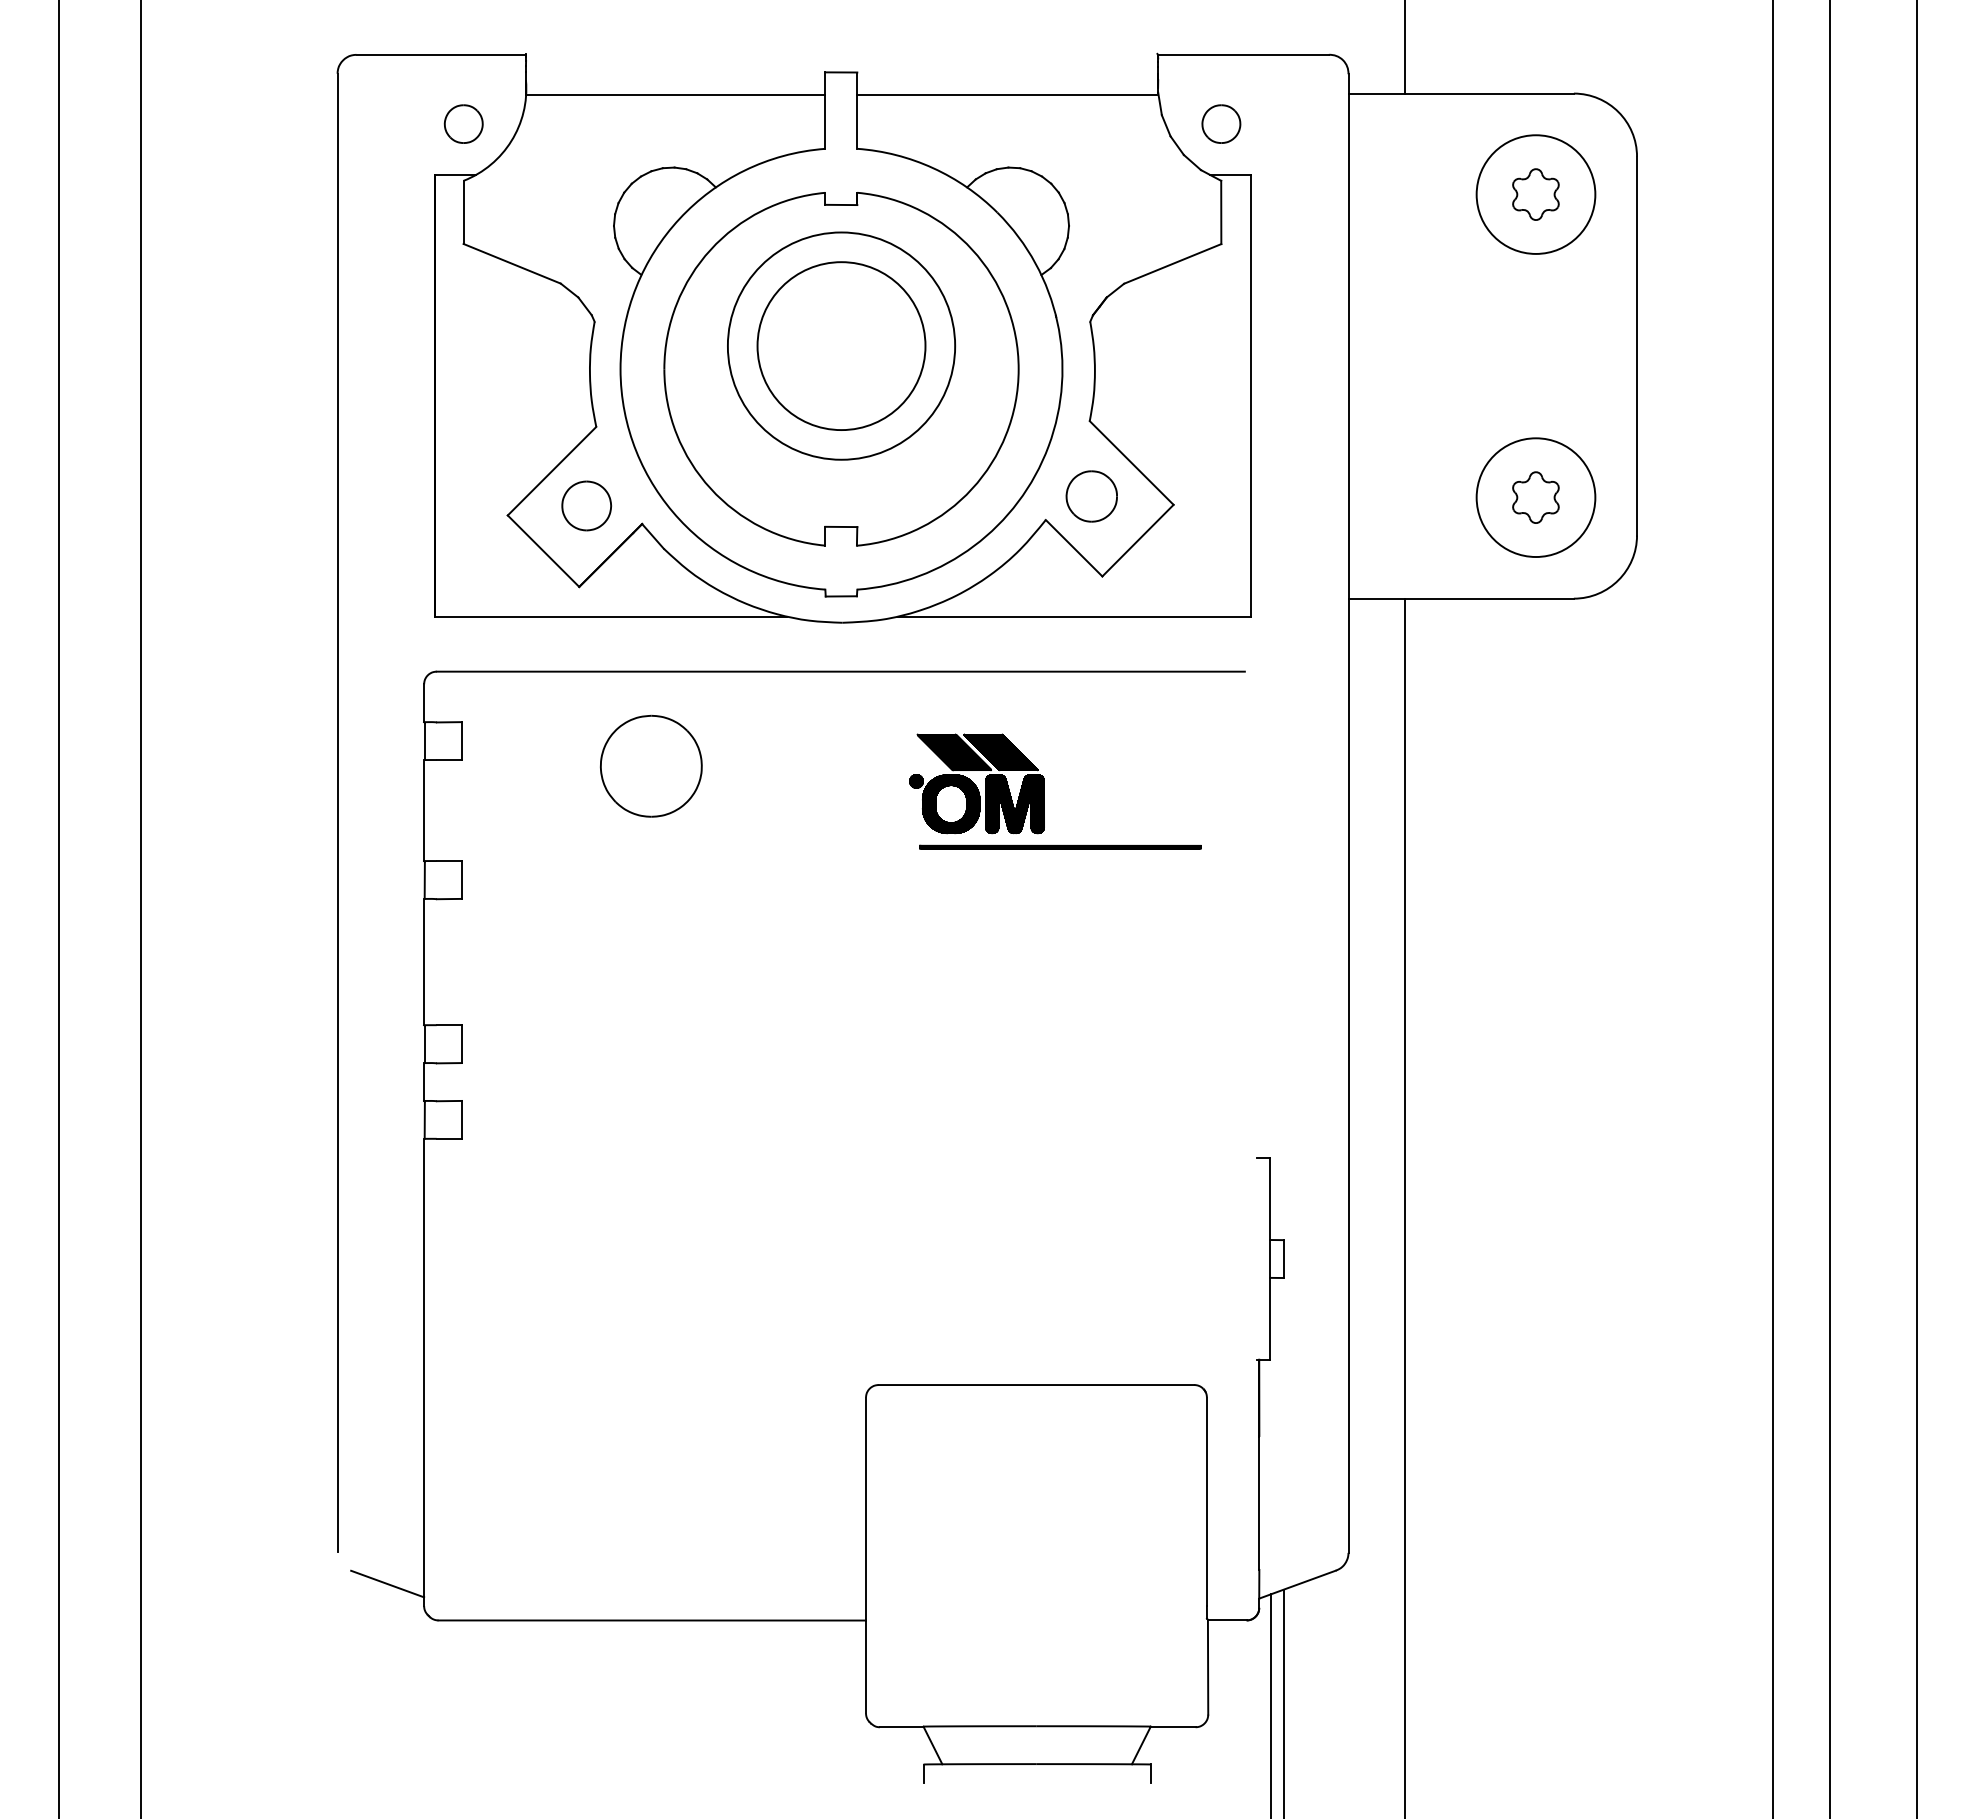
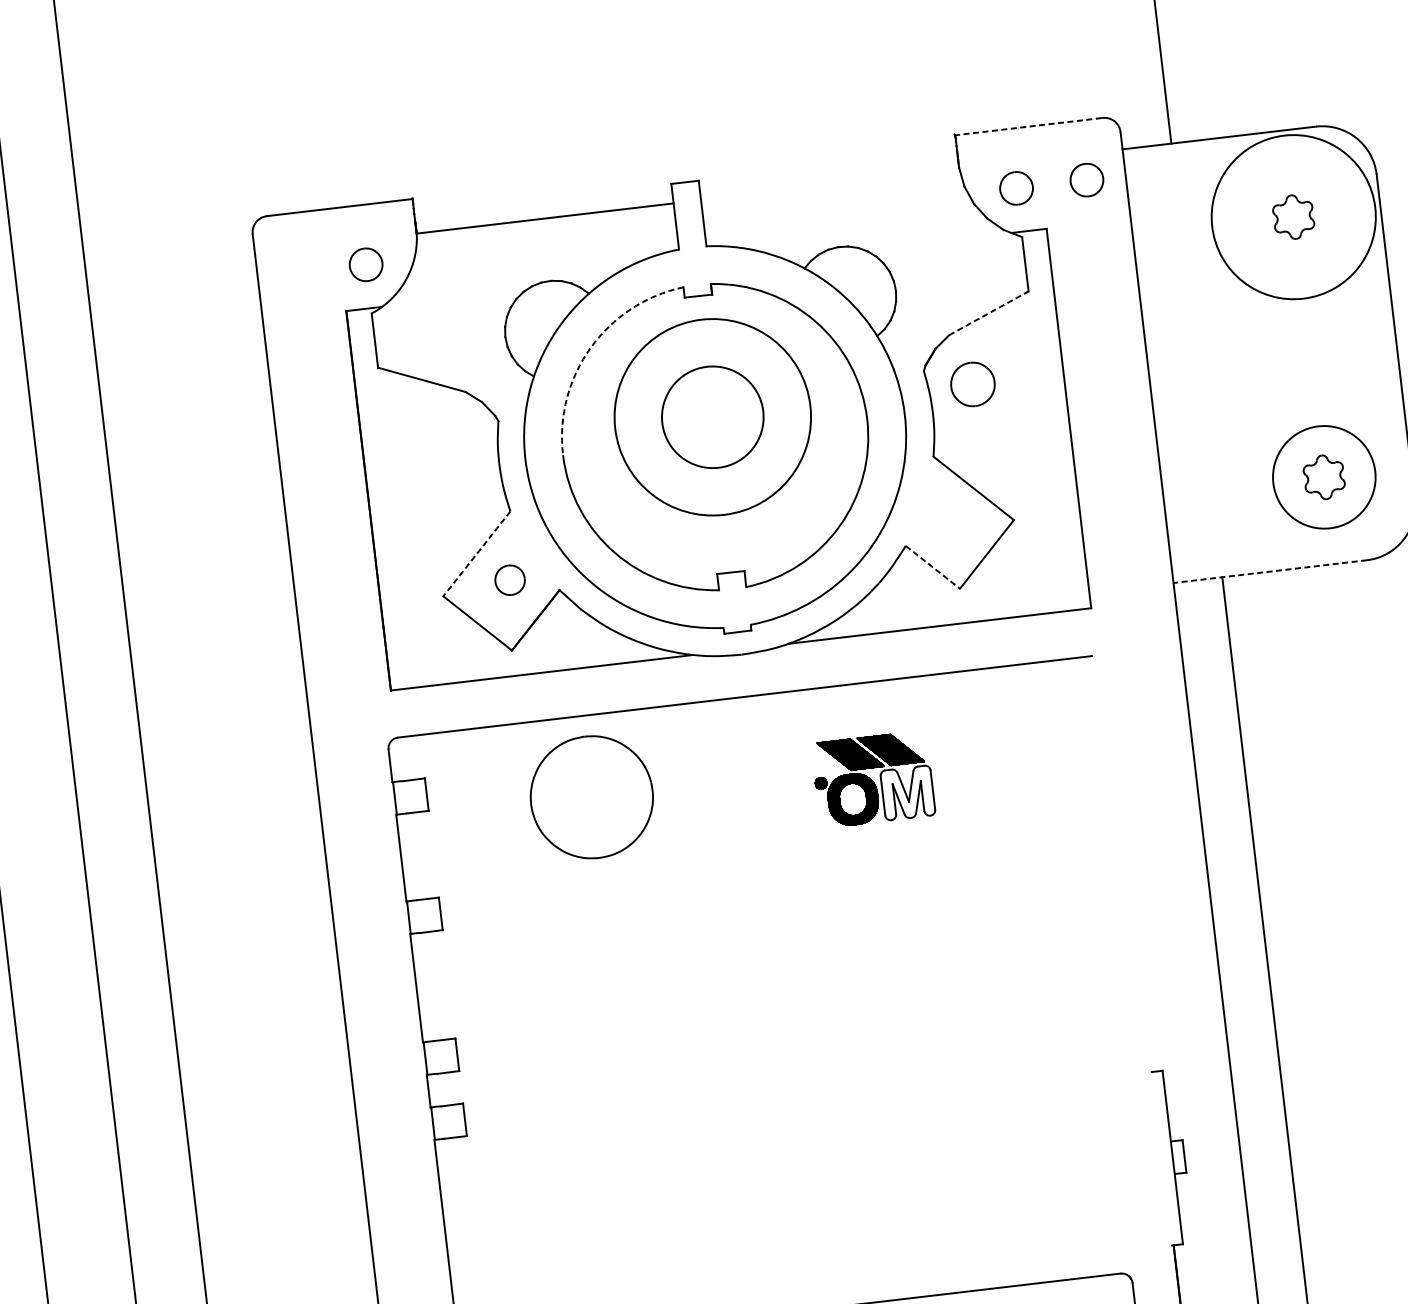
line: (1242, 54) -> (1027, 126), solid -> dashed
line: (1007, 95) -> (830, 185), removed
part: (1303, 123) -> (1086, 179), added
circle: (1535, 194) -> (1293, 217), size x1.6
arc: (710, 249) -> (590, 347), solid -> dashed
line: (1172, 263) -> (988, 312), solid -> dashed
circle: (841, 346) -> (712, 417), size x0.7
line: (552, 471) -> (477, 554), solid -> dashed
part: (1091, 496) -> (972, 384), moved
part: (586, 505) -> (509, 579), size x0.7
line: (1074, 548) -> (933, 567), solid -> dashed
line: (1461, 598) -> (1270, 571), solid -> dashed
part: (651, 765) -> (591, 796), size x1.4
hatch: (1014, 804) -> (907, 793), removed
part: (1060, 846) -> (951, 824), removed

